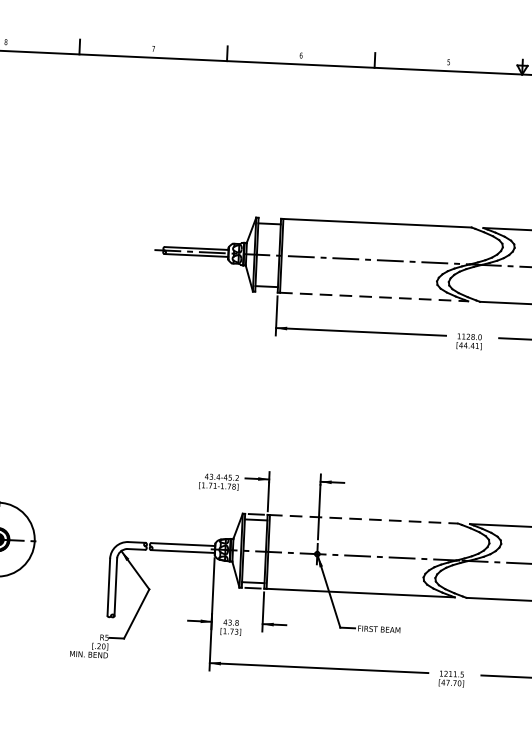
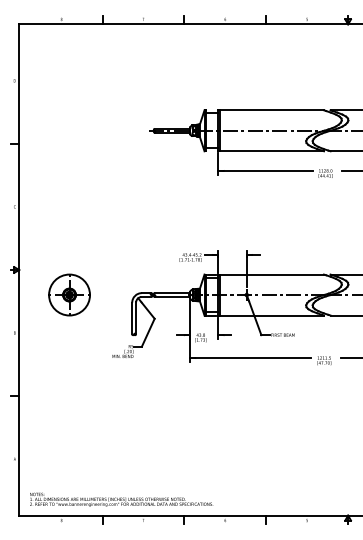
line: (375, 297) -> (272, 151), dashed -> solid
line: (365, 519) -> (272, 274), dashed -> solid

